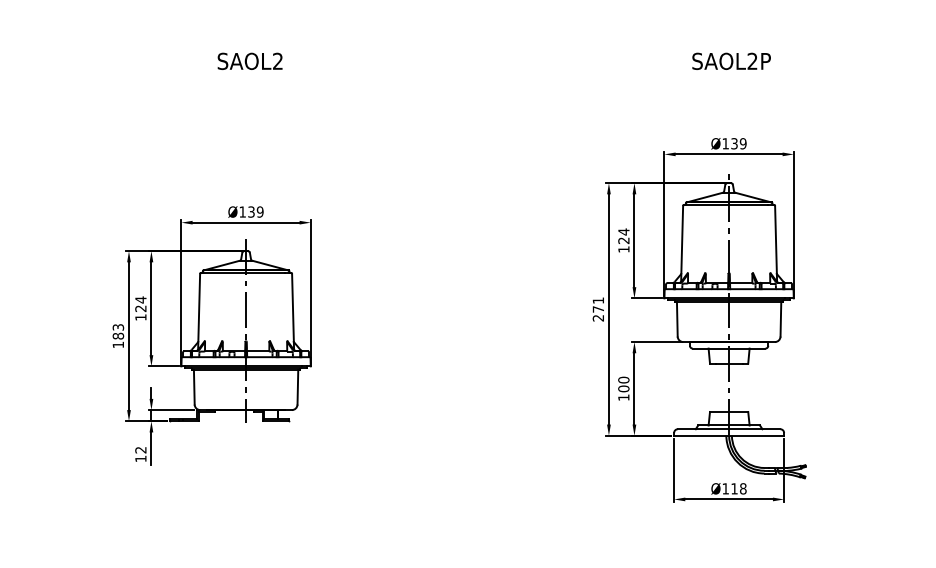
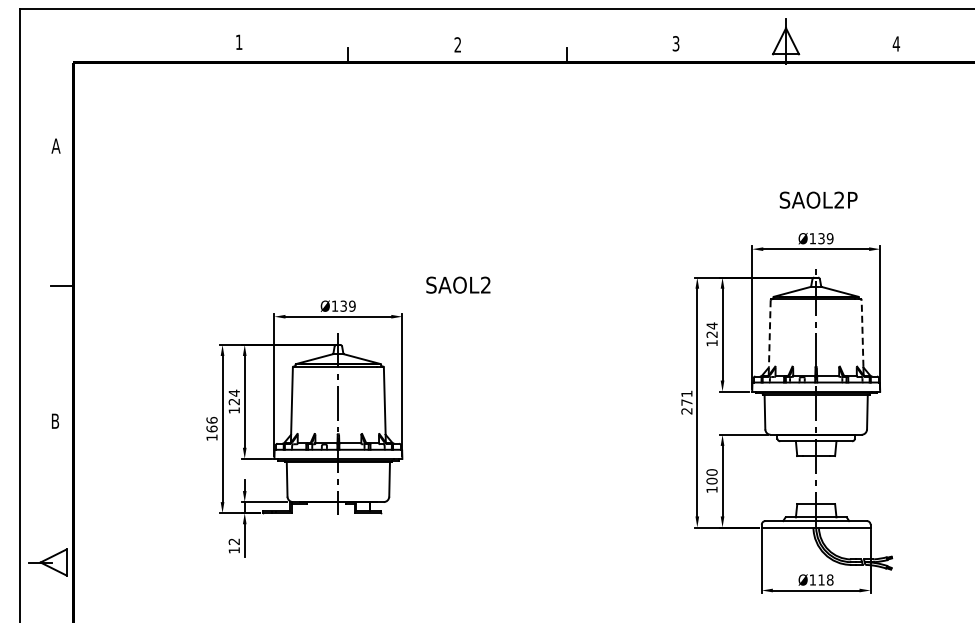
text: (250, 60) -> (458, 284), moved
text: (731, 60) -> (818, 199), moved
line: (775, 239) -> (862, 333), solid -> dashed
line: (681, 240) -> (769, 334), solid -> dashed
text: (117, 331) -> (211, 424), 183 -> 166

